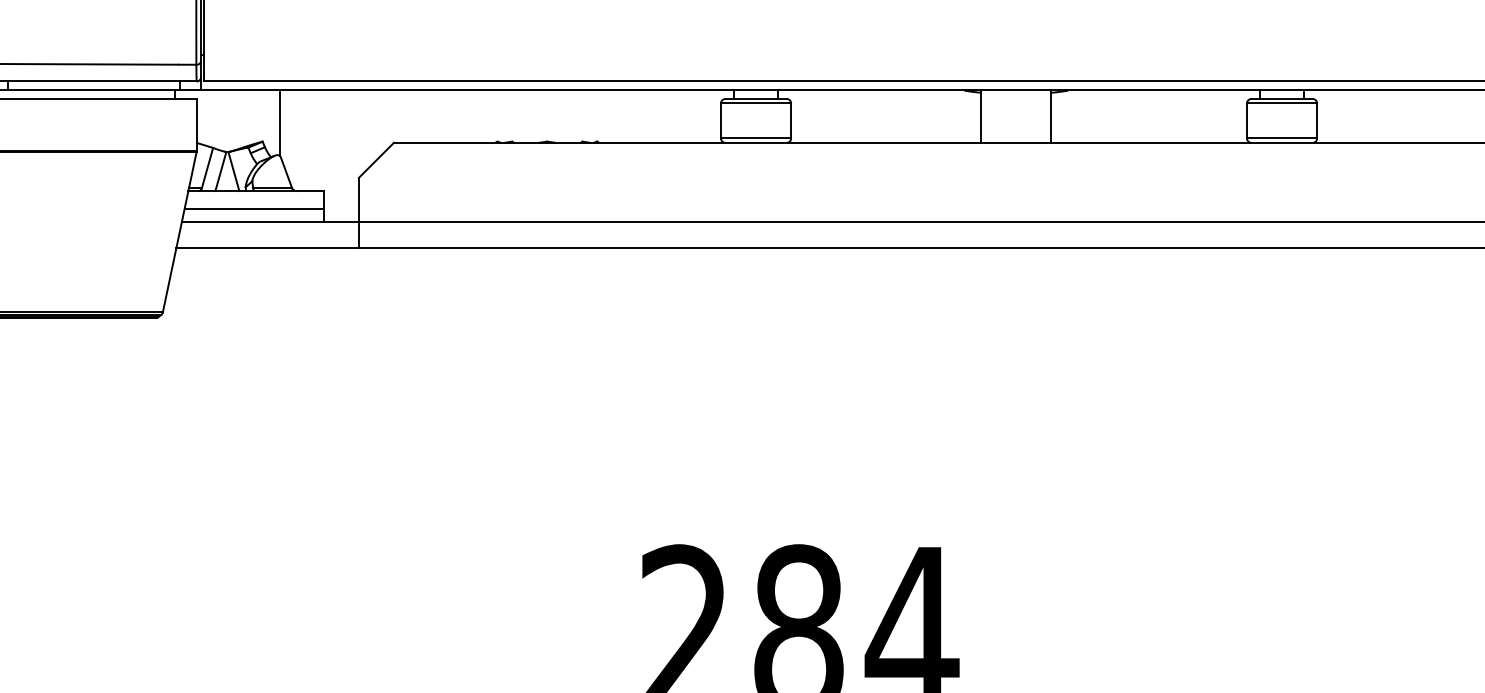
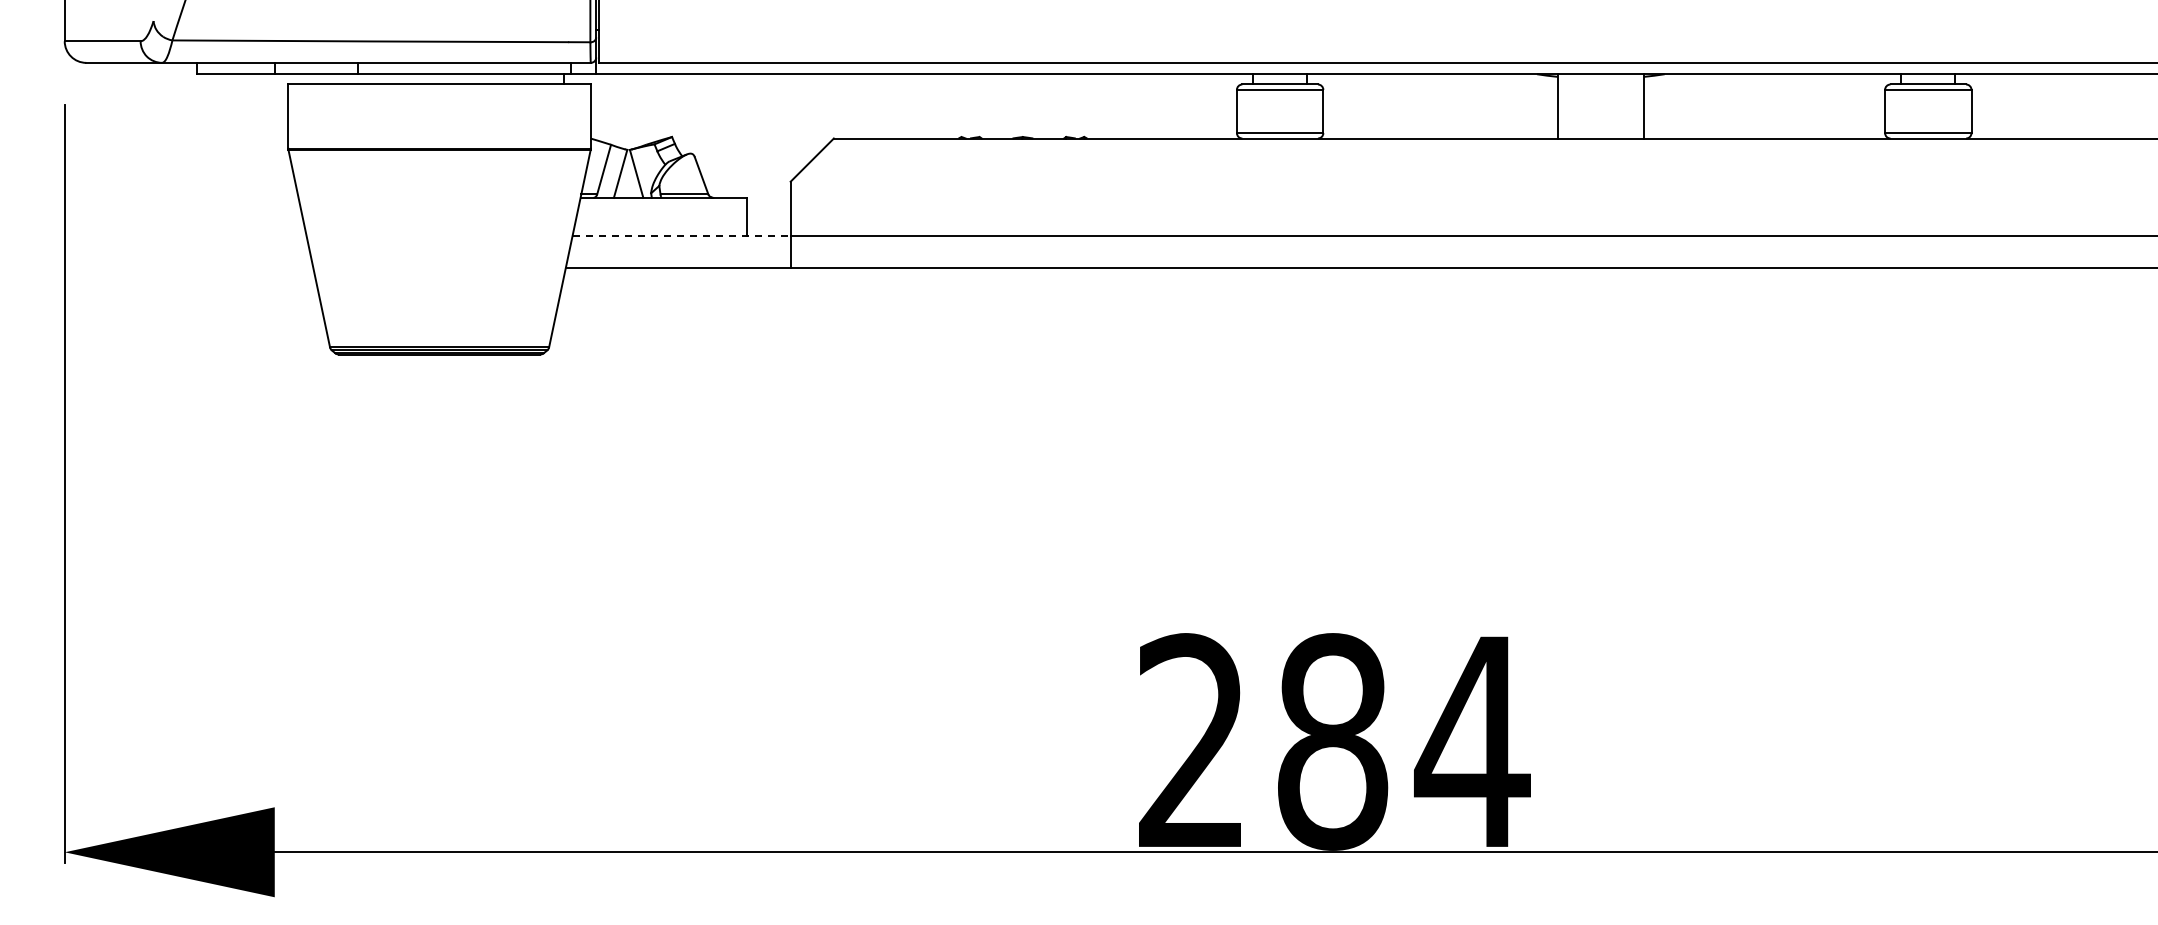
line: (280, 123) -> (693, 114), removed
line: (254, 208) -> (661, 219), removed
line: (271, 221) -> (682, 235), solid -> dashed

